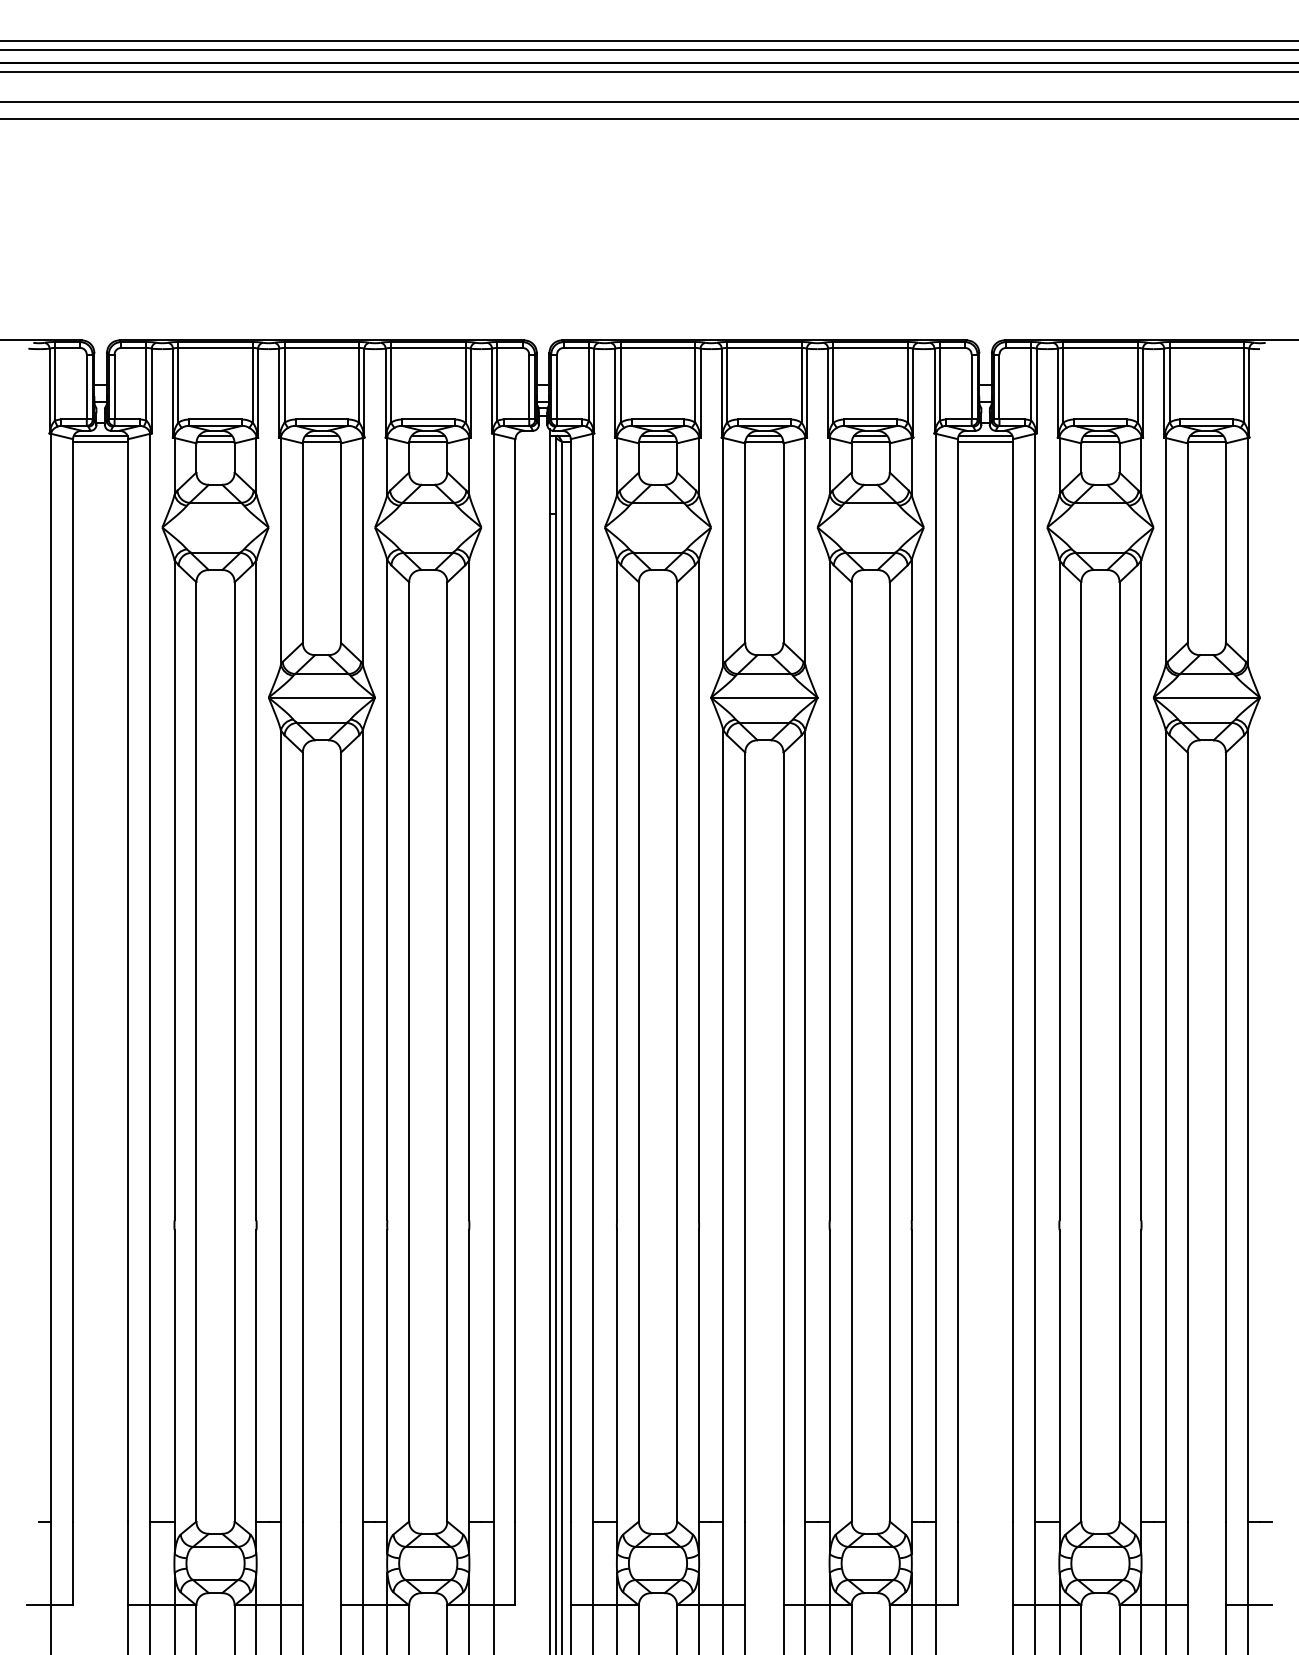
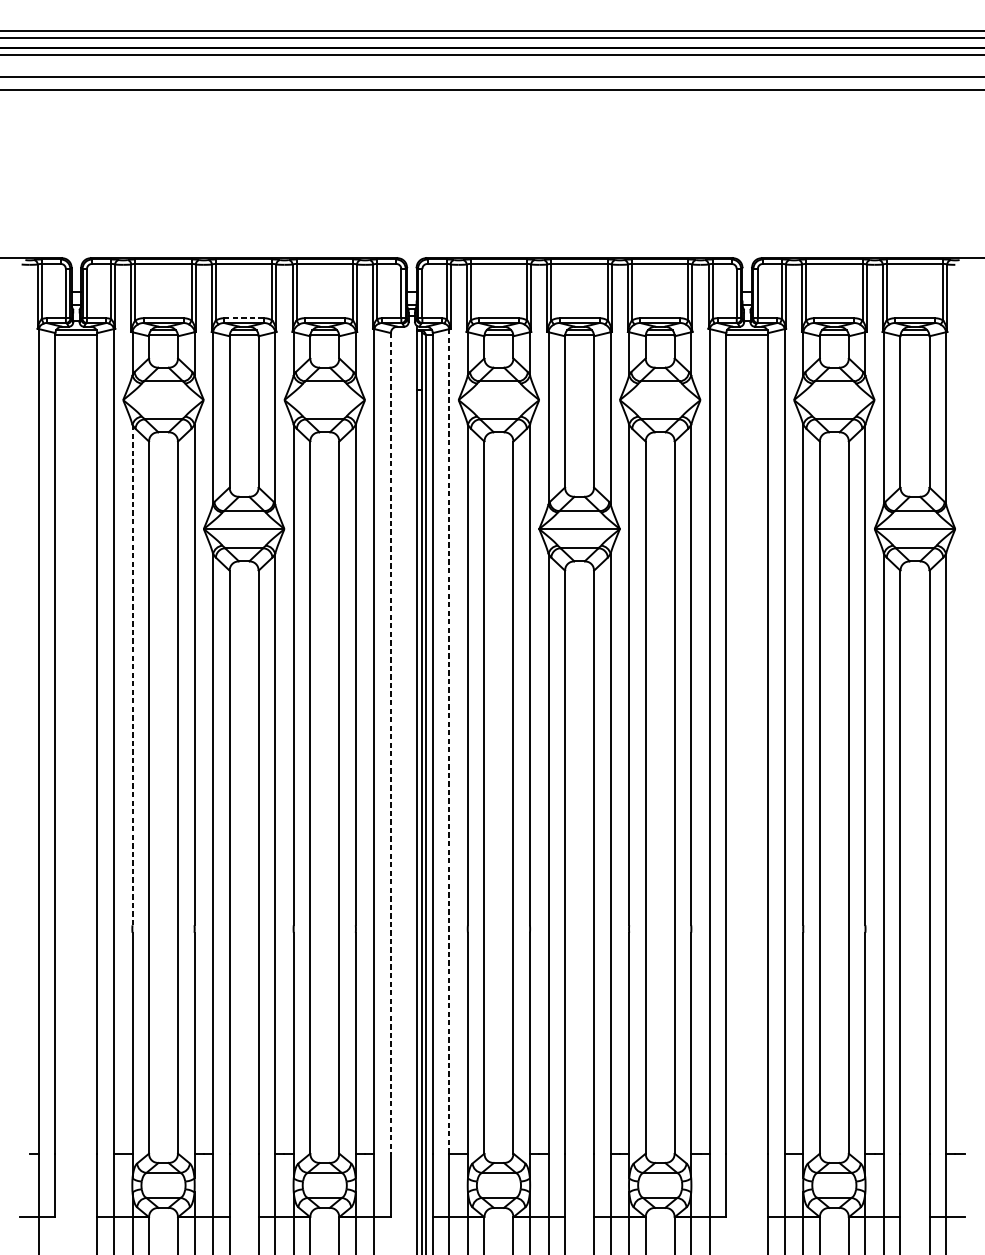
line: (322, 419) -> (244, 318), solid -> dashed
line: (174, 890) -> (132, 675), solid -> dashed
line: (592, 977) -> (449, 741), solid -> dashed
line: (515, 980) -> (390, 743), solid -> dashed

